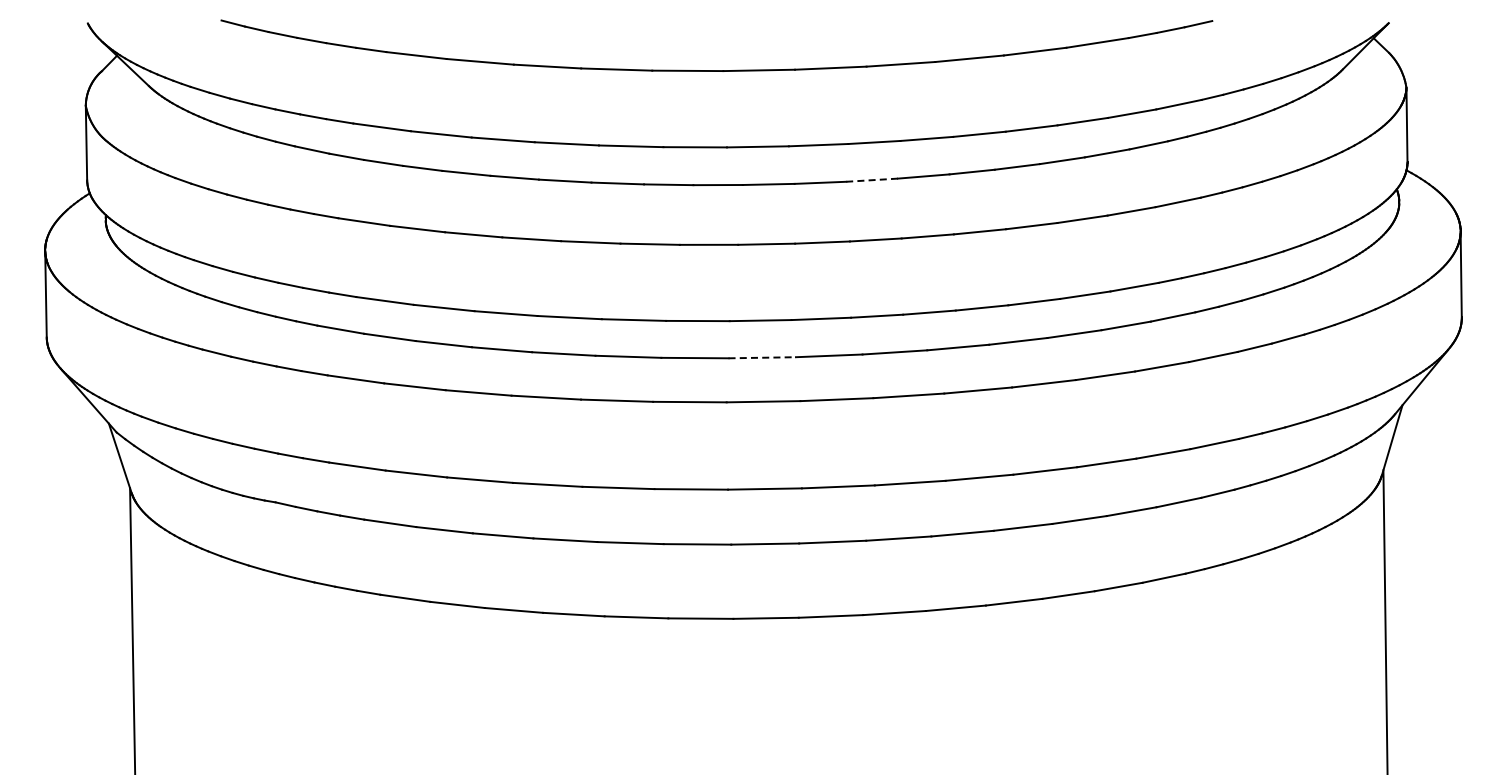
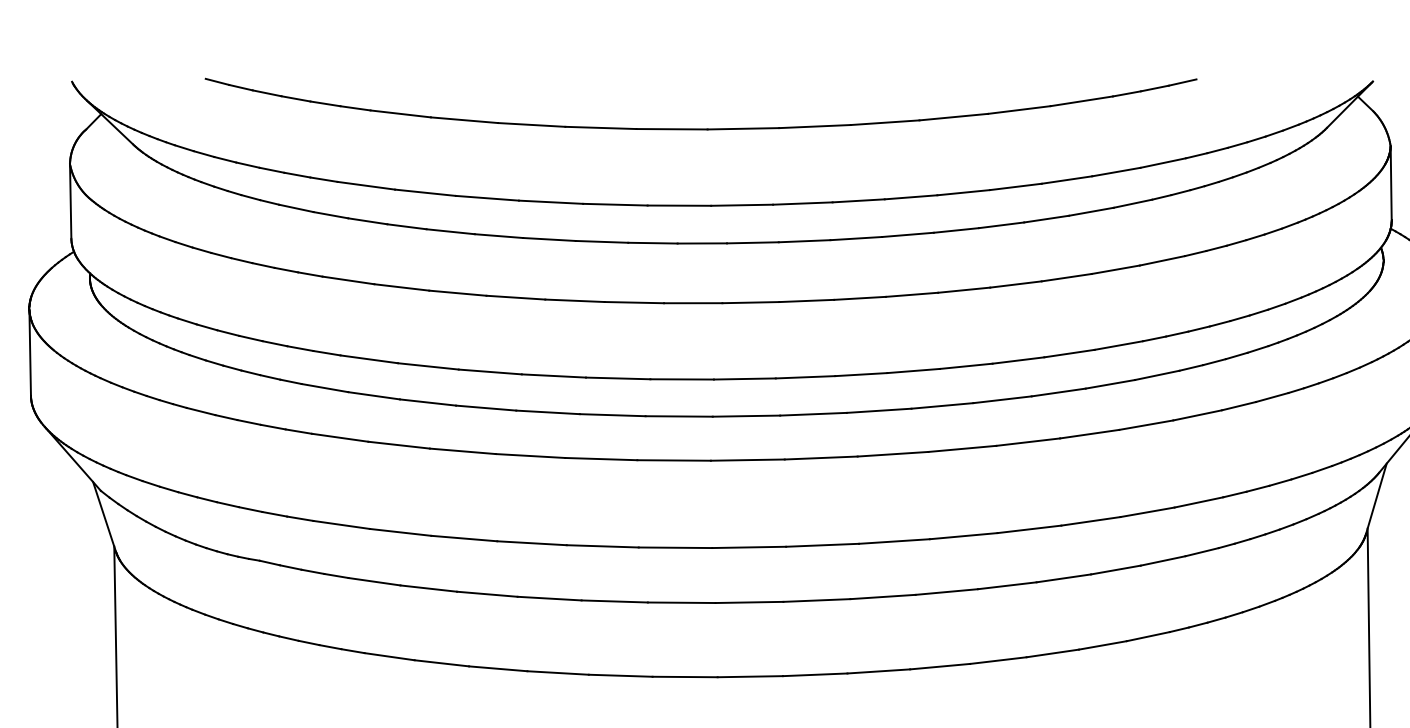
line: (872, 180) -> (856, 238), dashed -> solid
line: (762, 357) -> (746, 415), dashed -> solid

